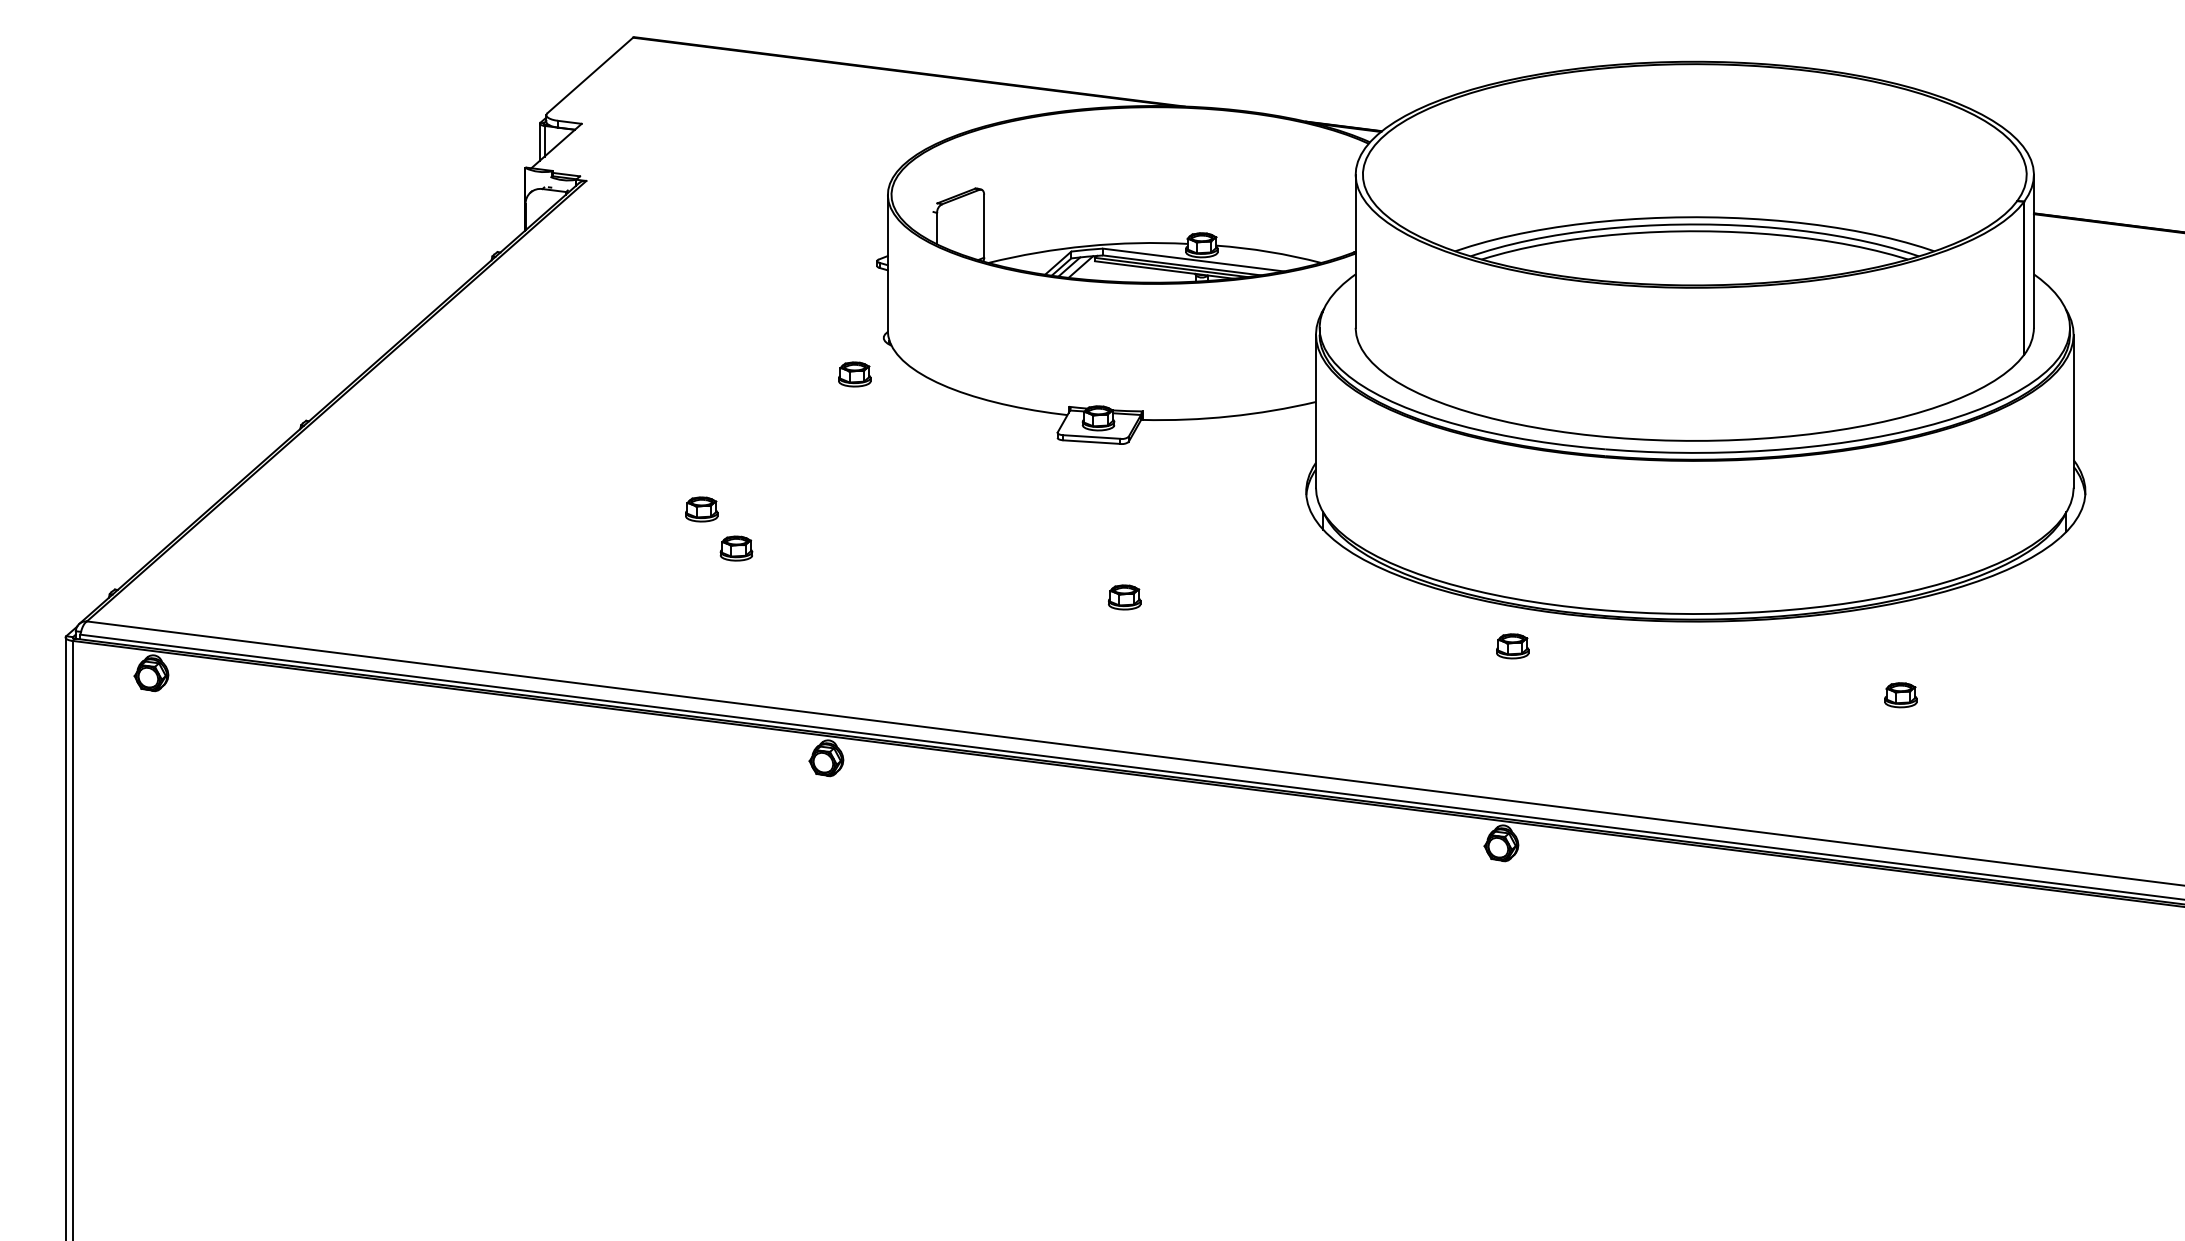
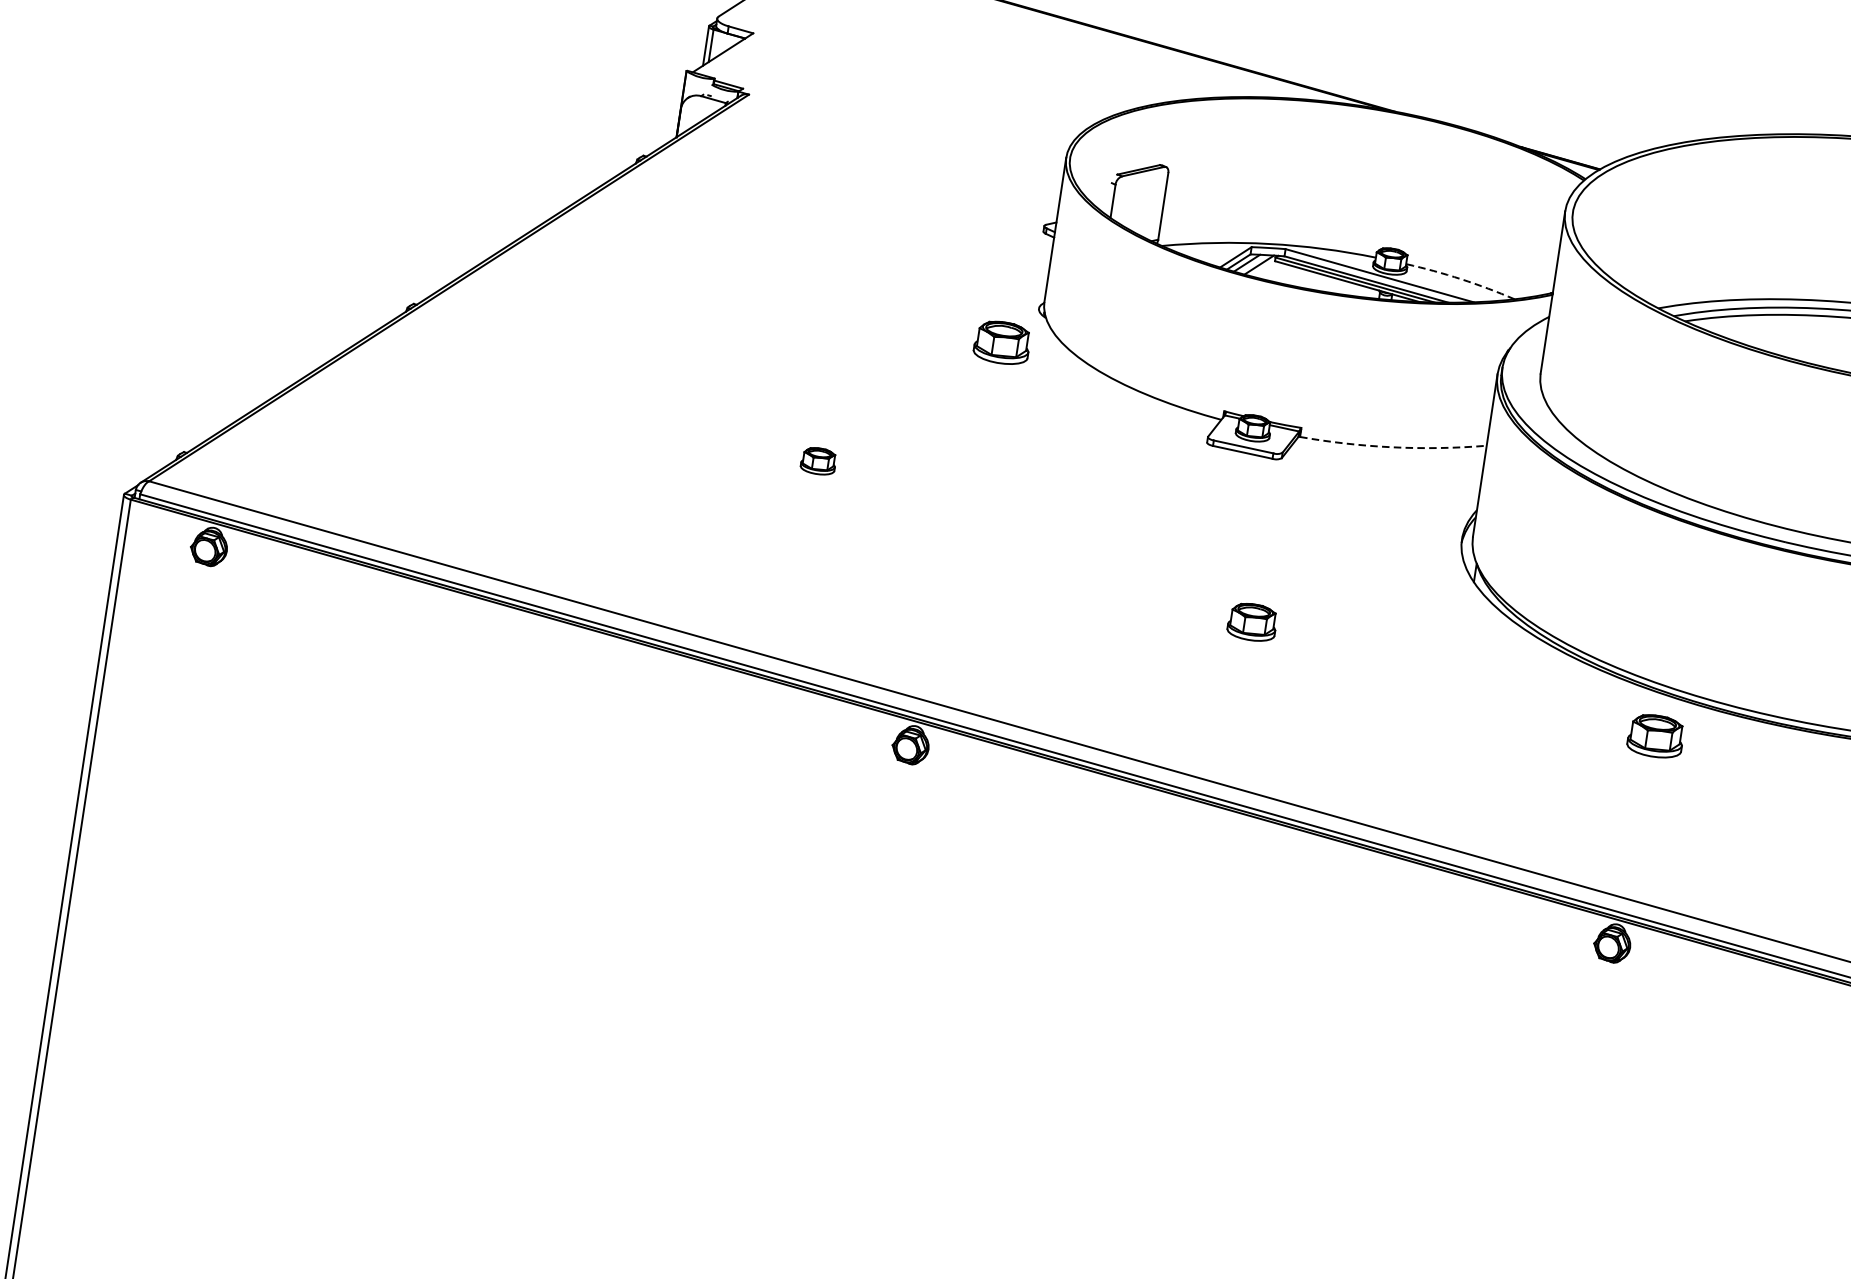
arc: (1269, 251) -> (1461, 278), solid -> dashed
part: (854, 374) -> (1002, 342), size x1.6
arc: (1229, 416) -> (1392, 447), solid -> dashed
part: (736, 548) -> (849, 508), removed
part: (1124, 597) -> (1252, 622), size x1.4
part: (1512, 646) -> (1655, 736), size x1.6

